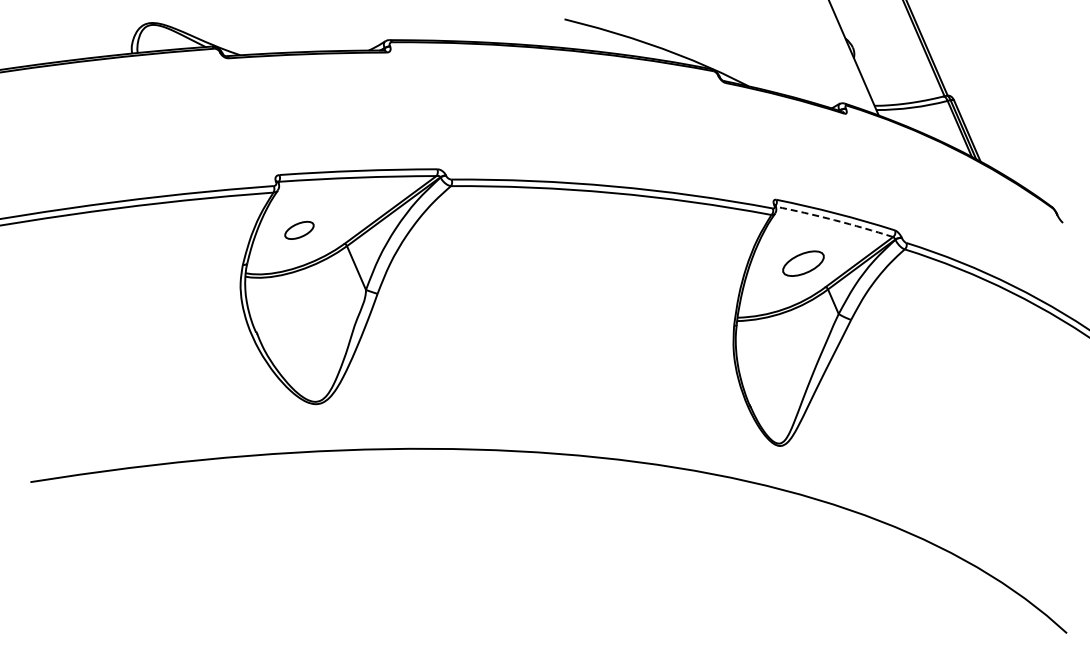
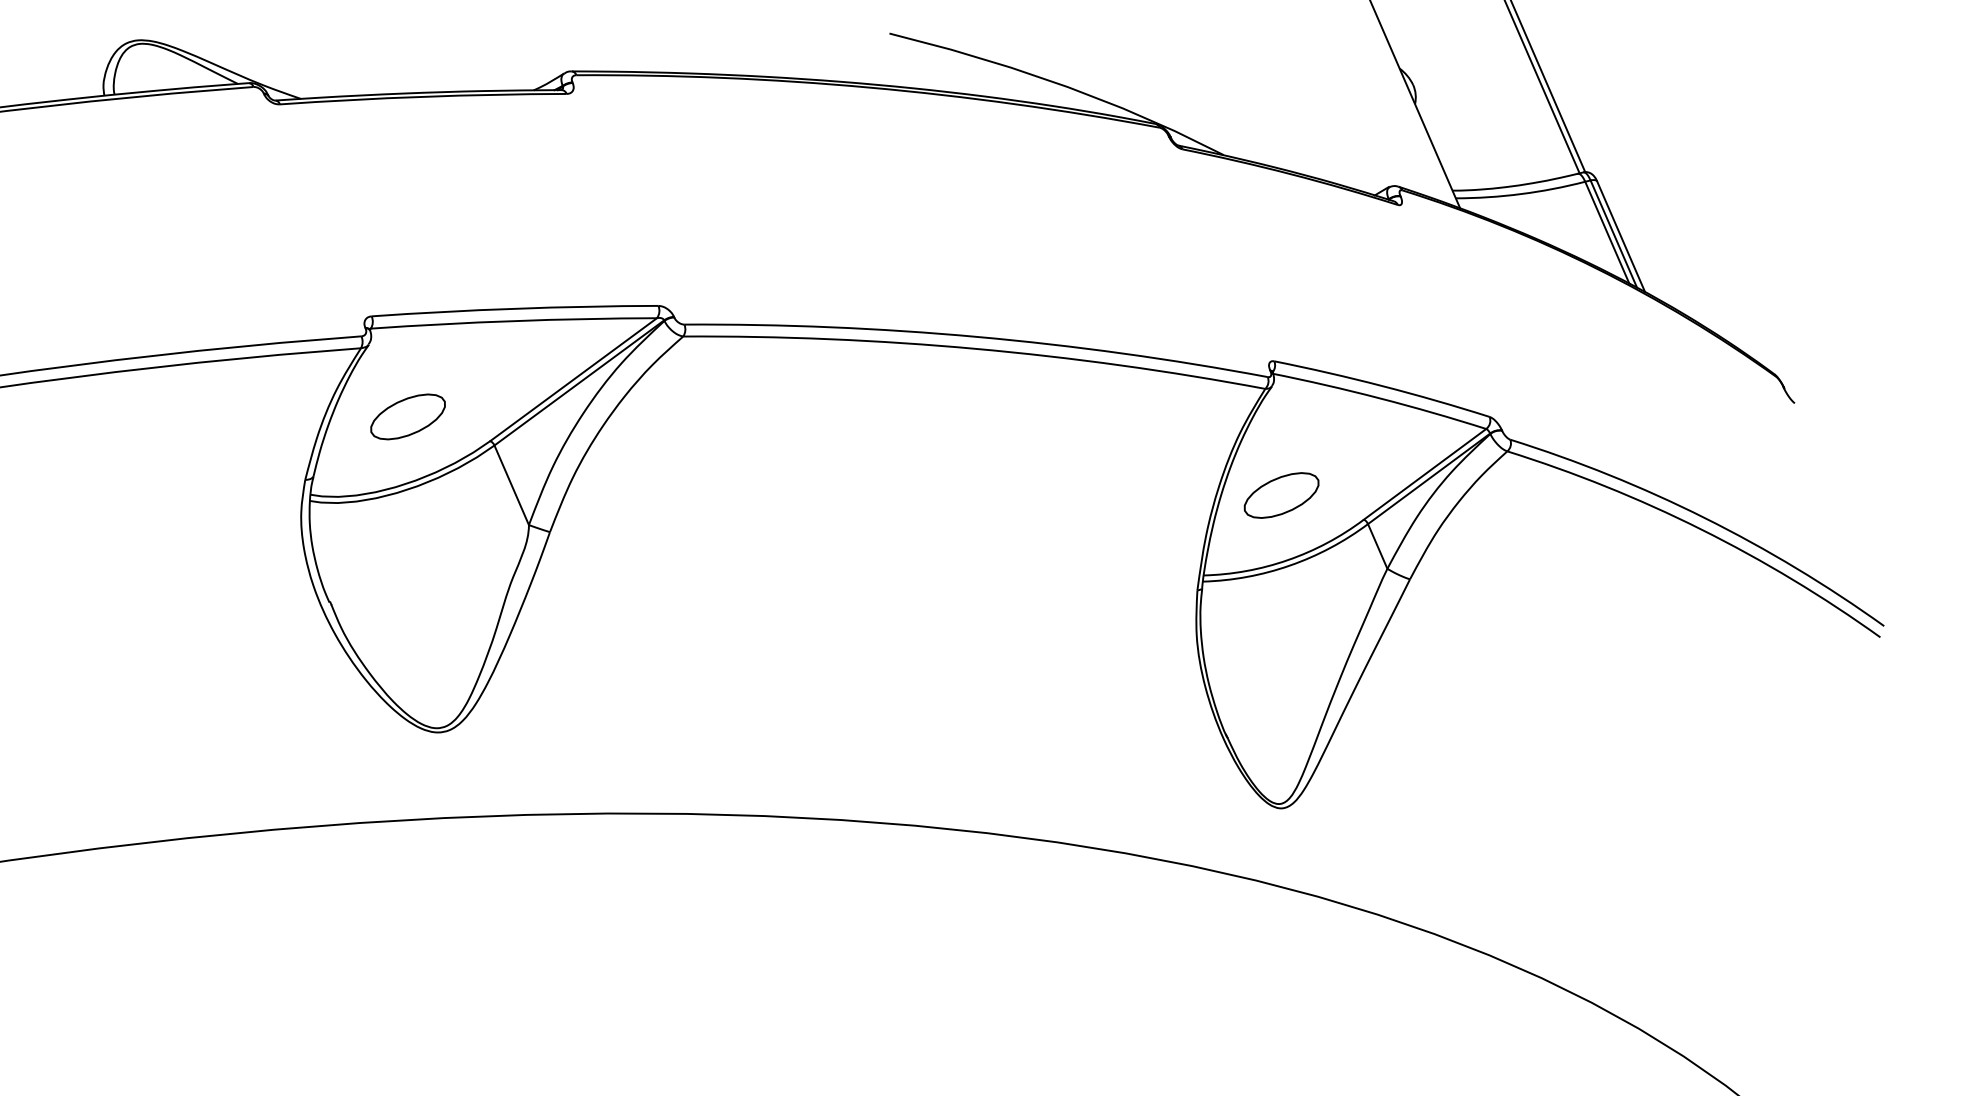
arc: (834, 220) -> (1379, 398), dashed -> solid
part: (299, 230) -> (408, 417), size x1.43
part: (803, 263) -> (1281, 495), moved

